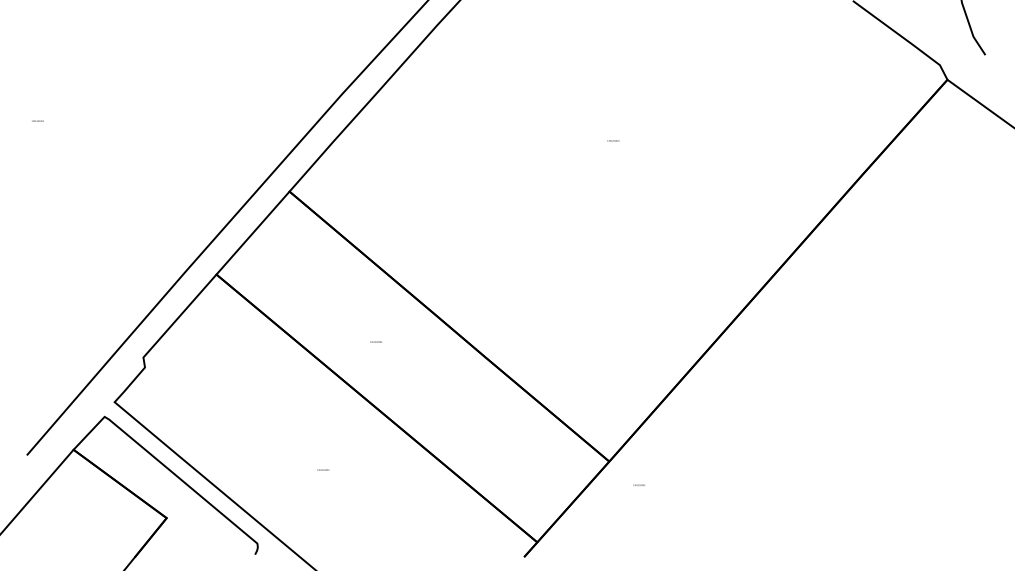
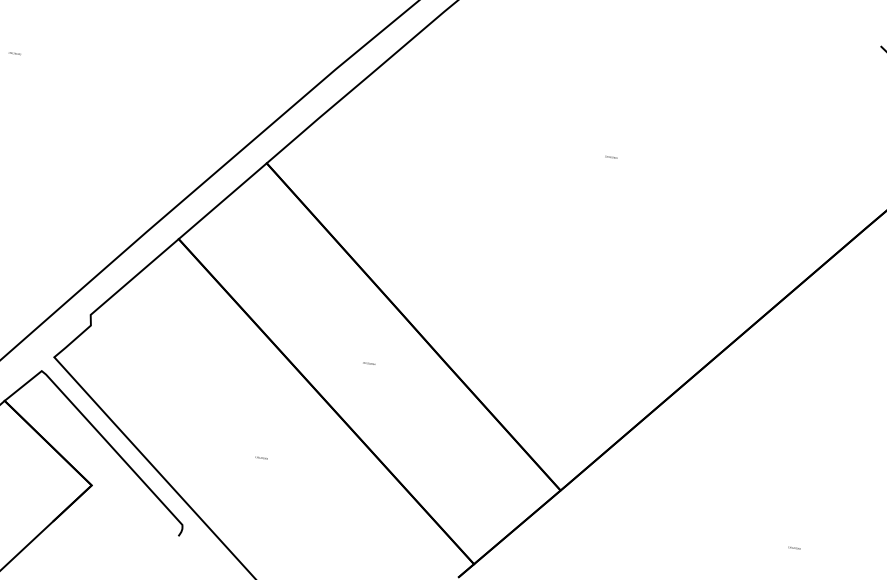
text: (375, 341) -> (368, 362), moved
text: (638, 484) -> (793, 547), moved

